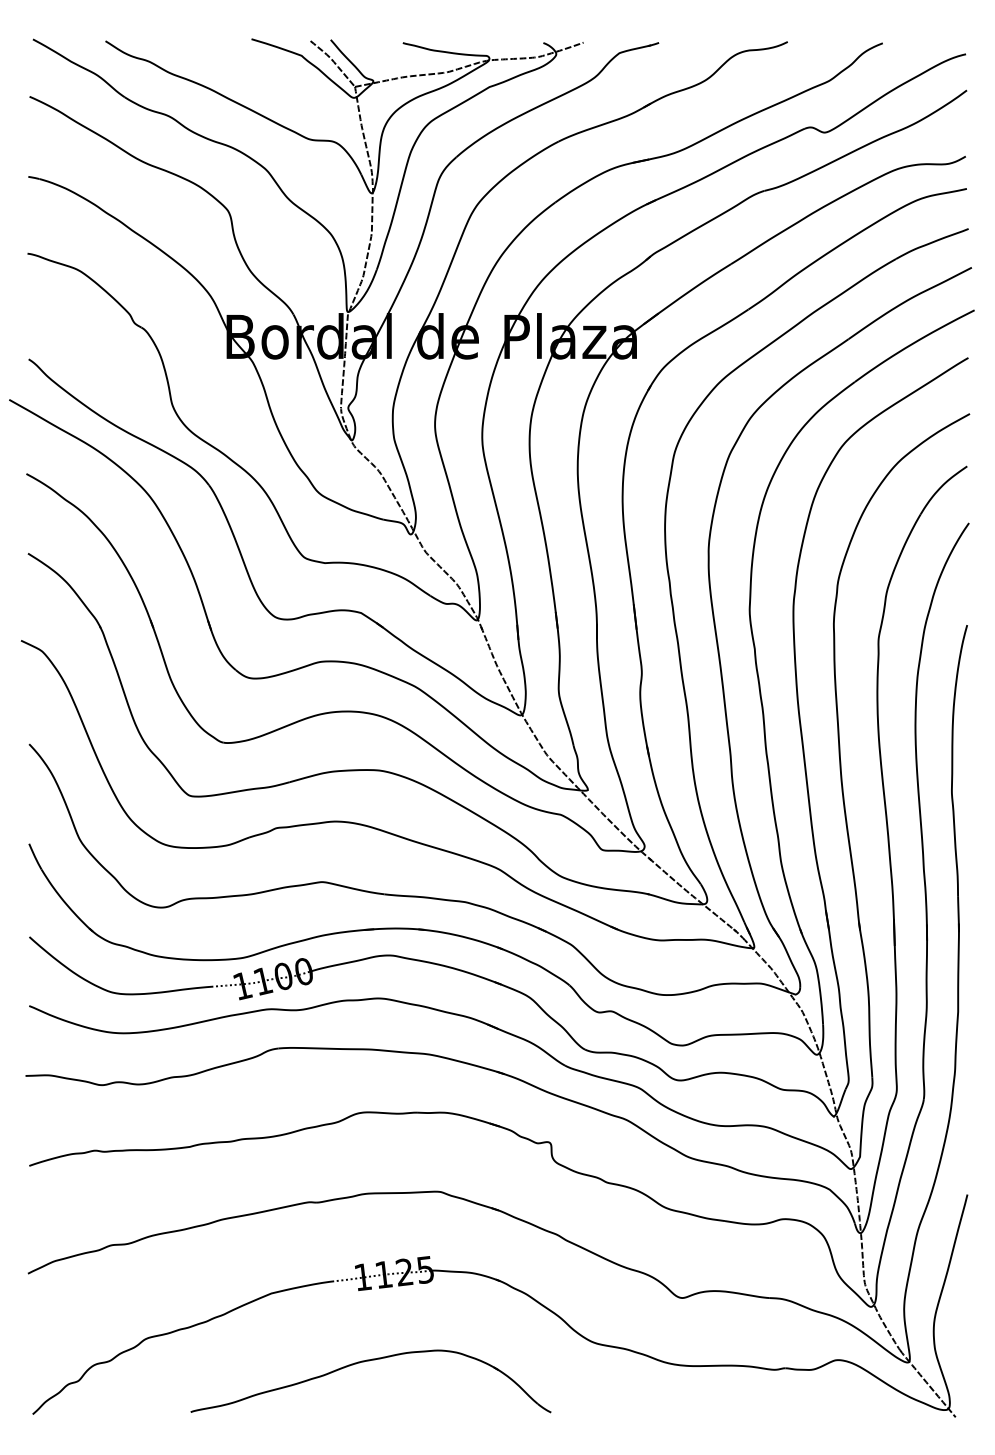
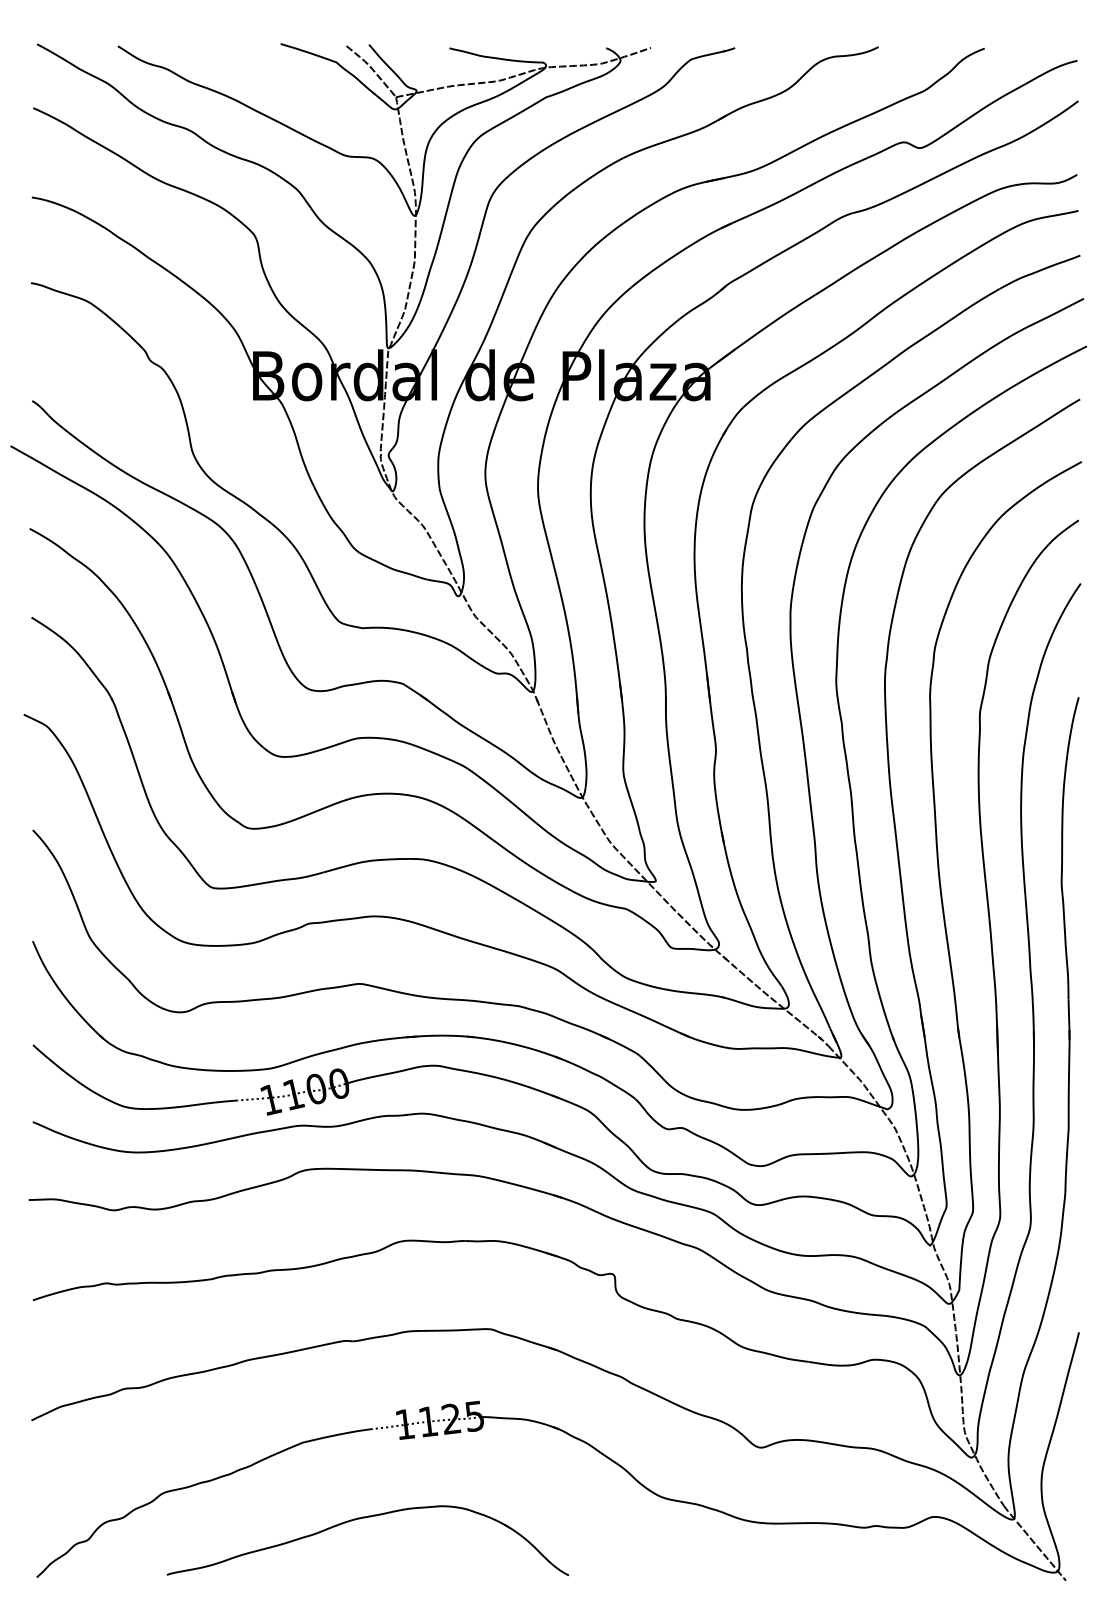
part: (368, 1361) -> (365, 1518), moved

